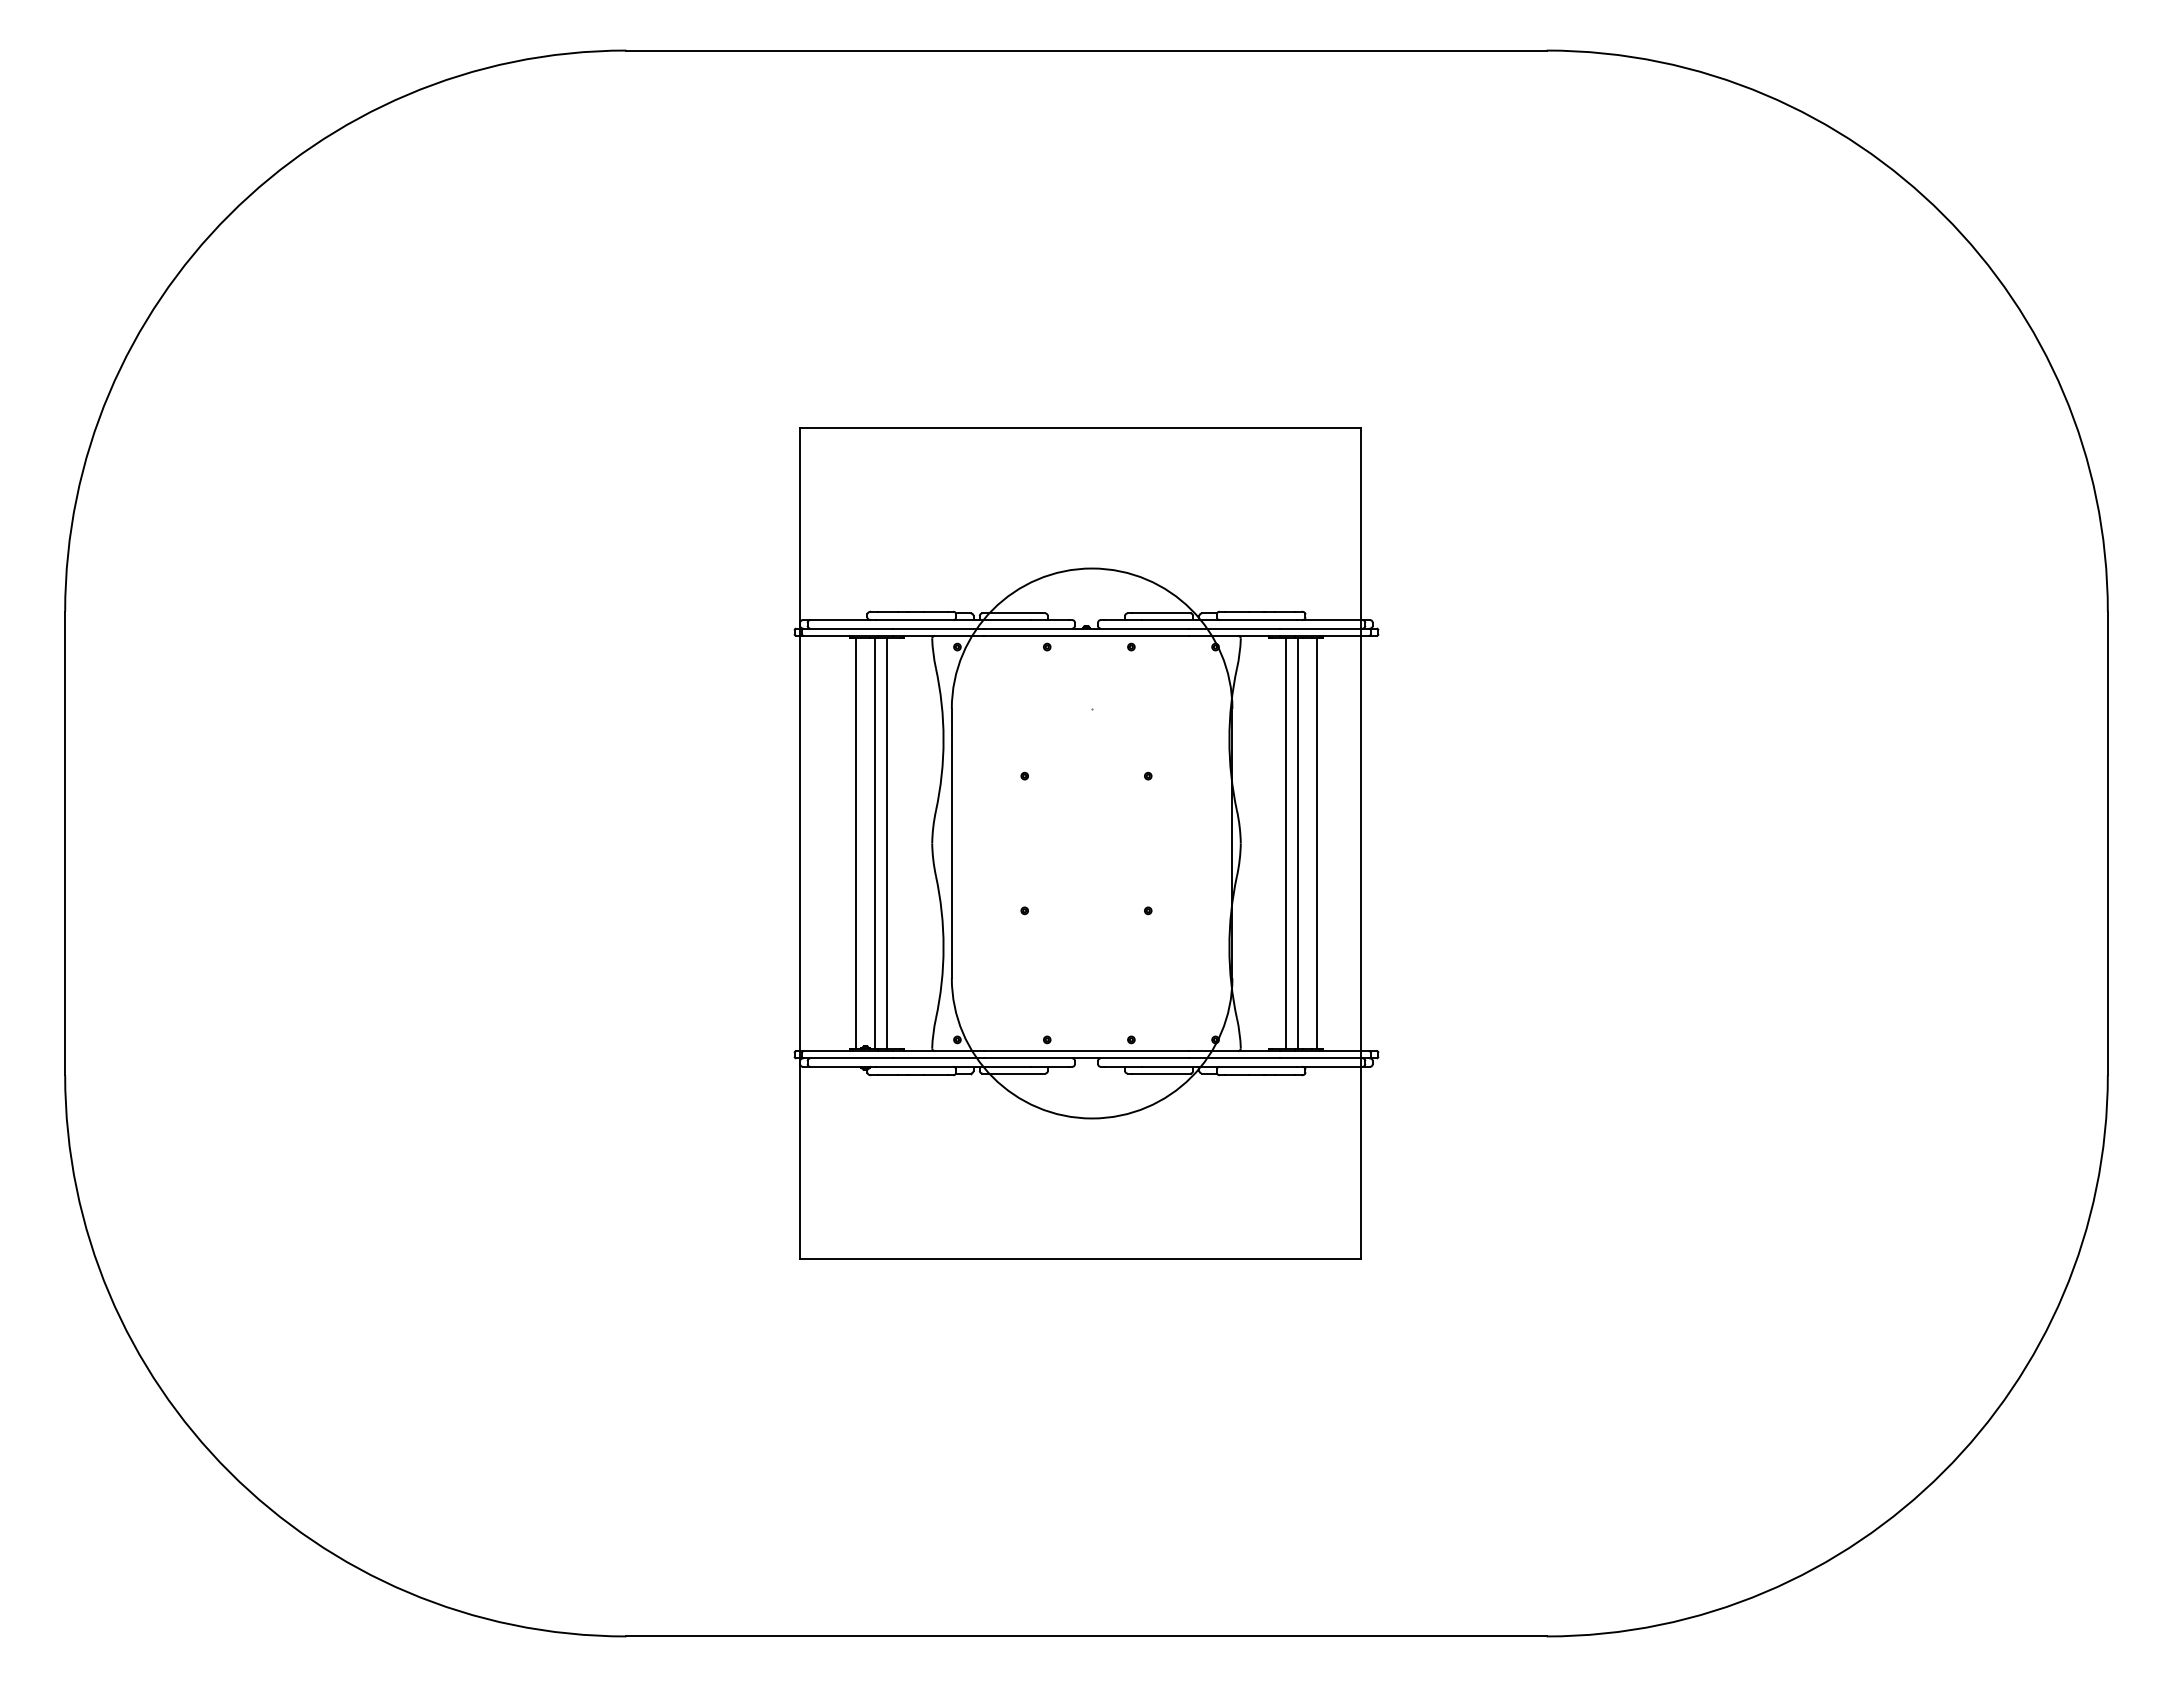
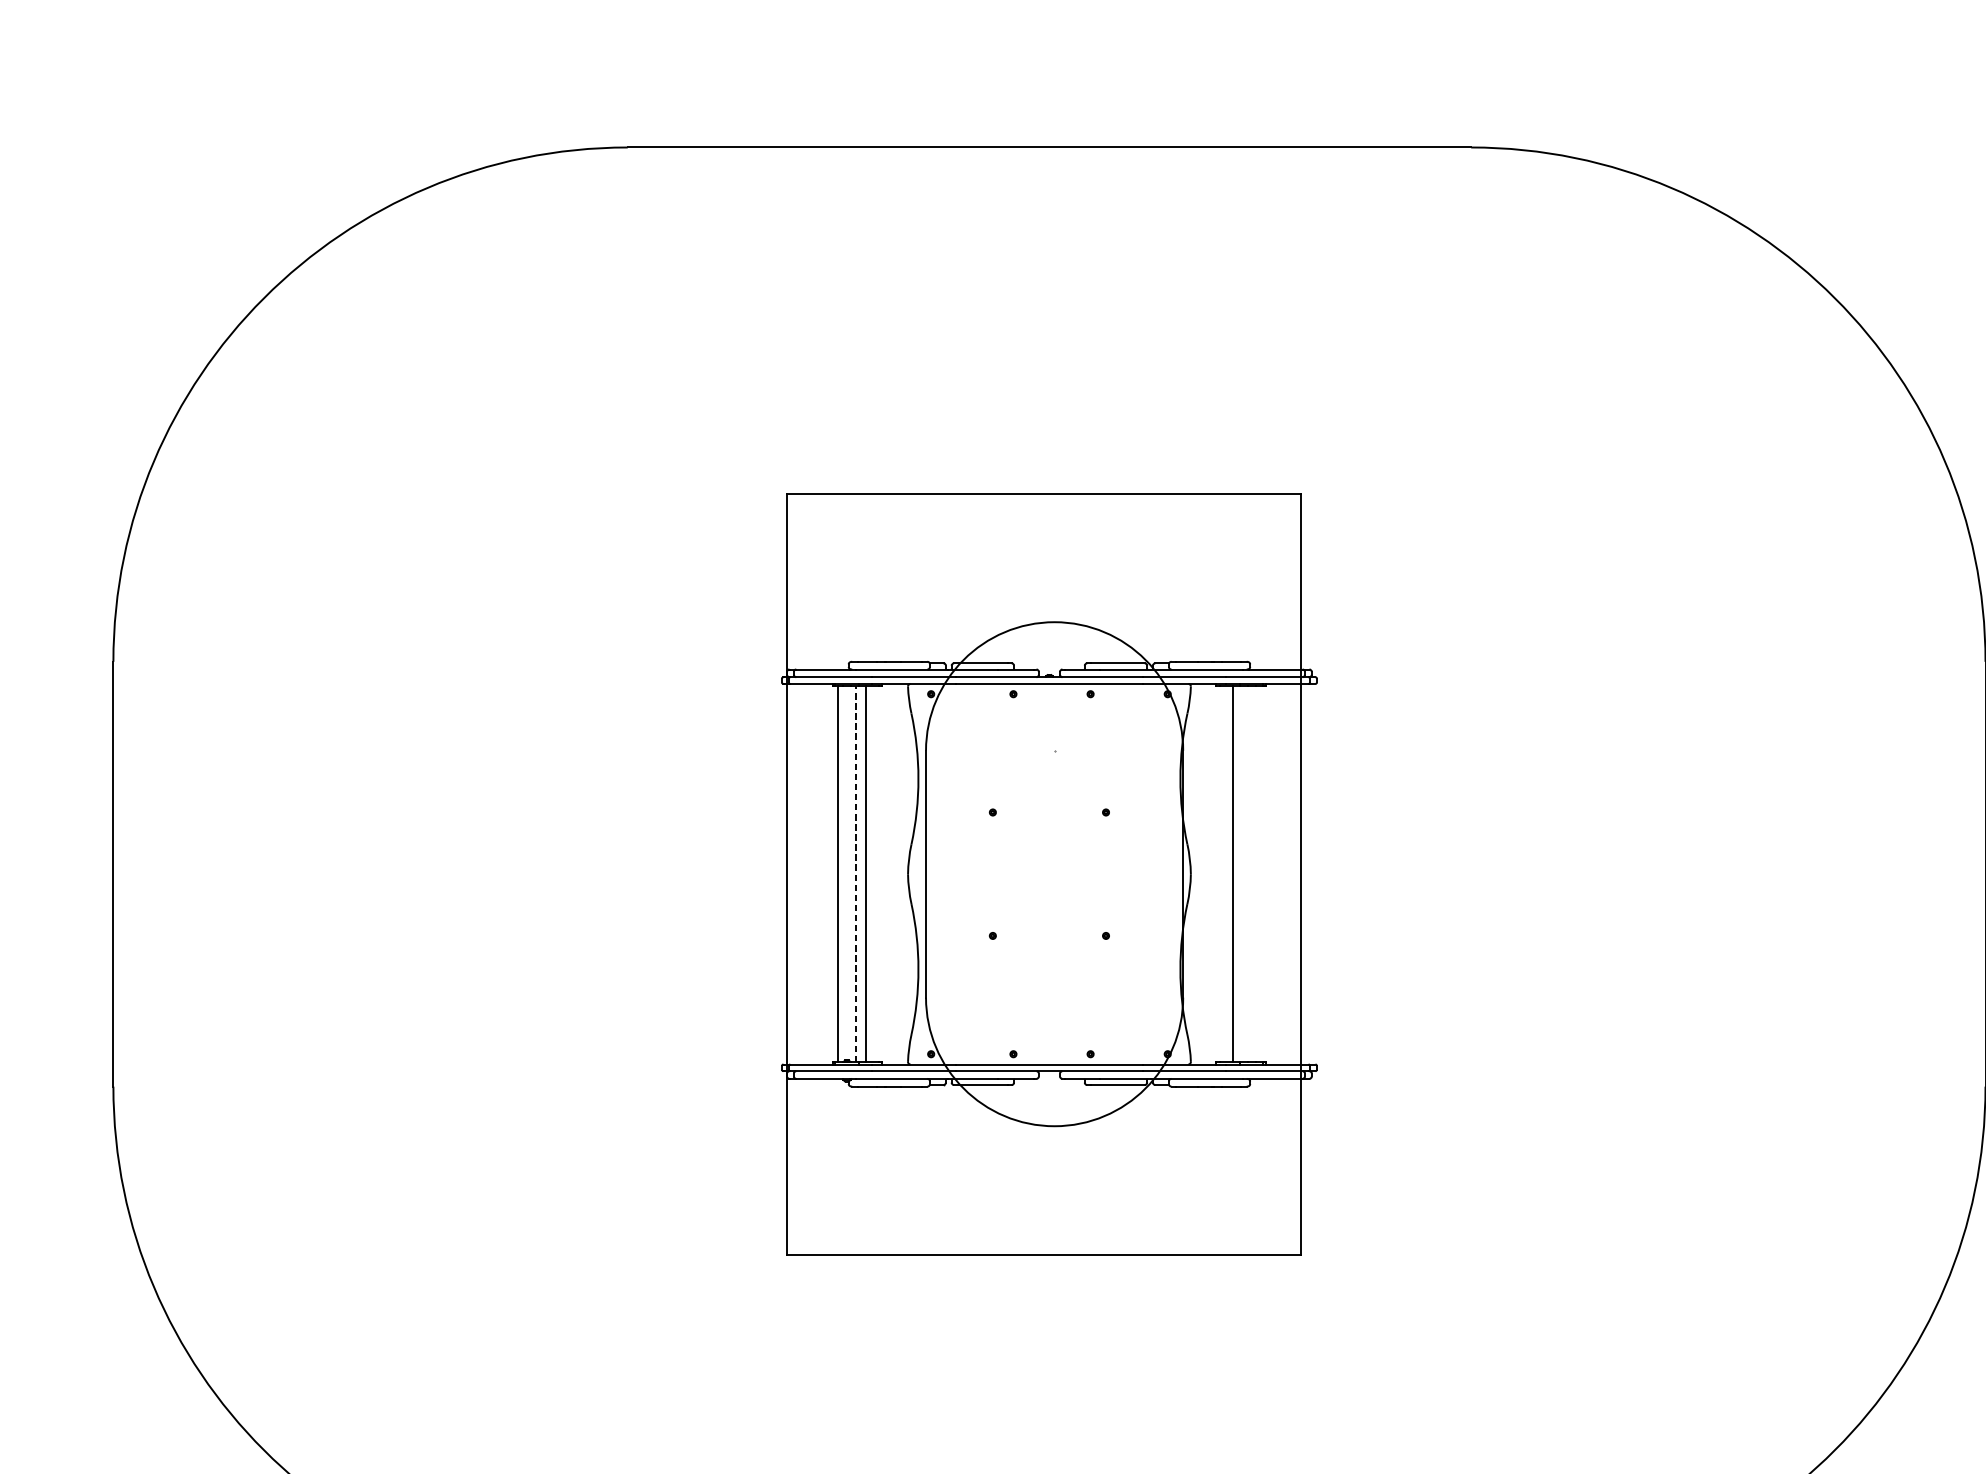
line: (875, 843) -> (856, 874), solid -> dashed
line: (1297, 843) -> (1242, 874), removed
line: (1316, 843) -> (1260, 874), removed

